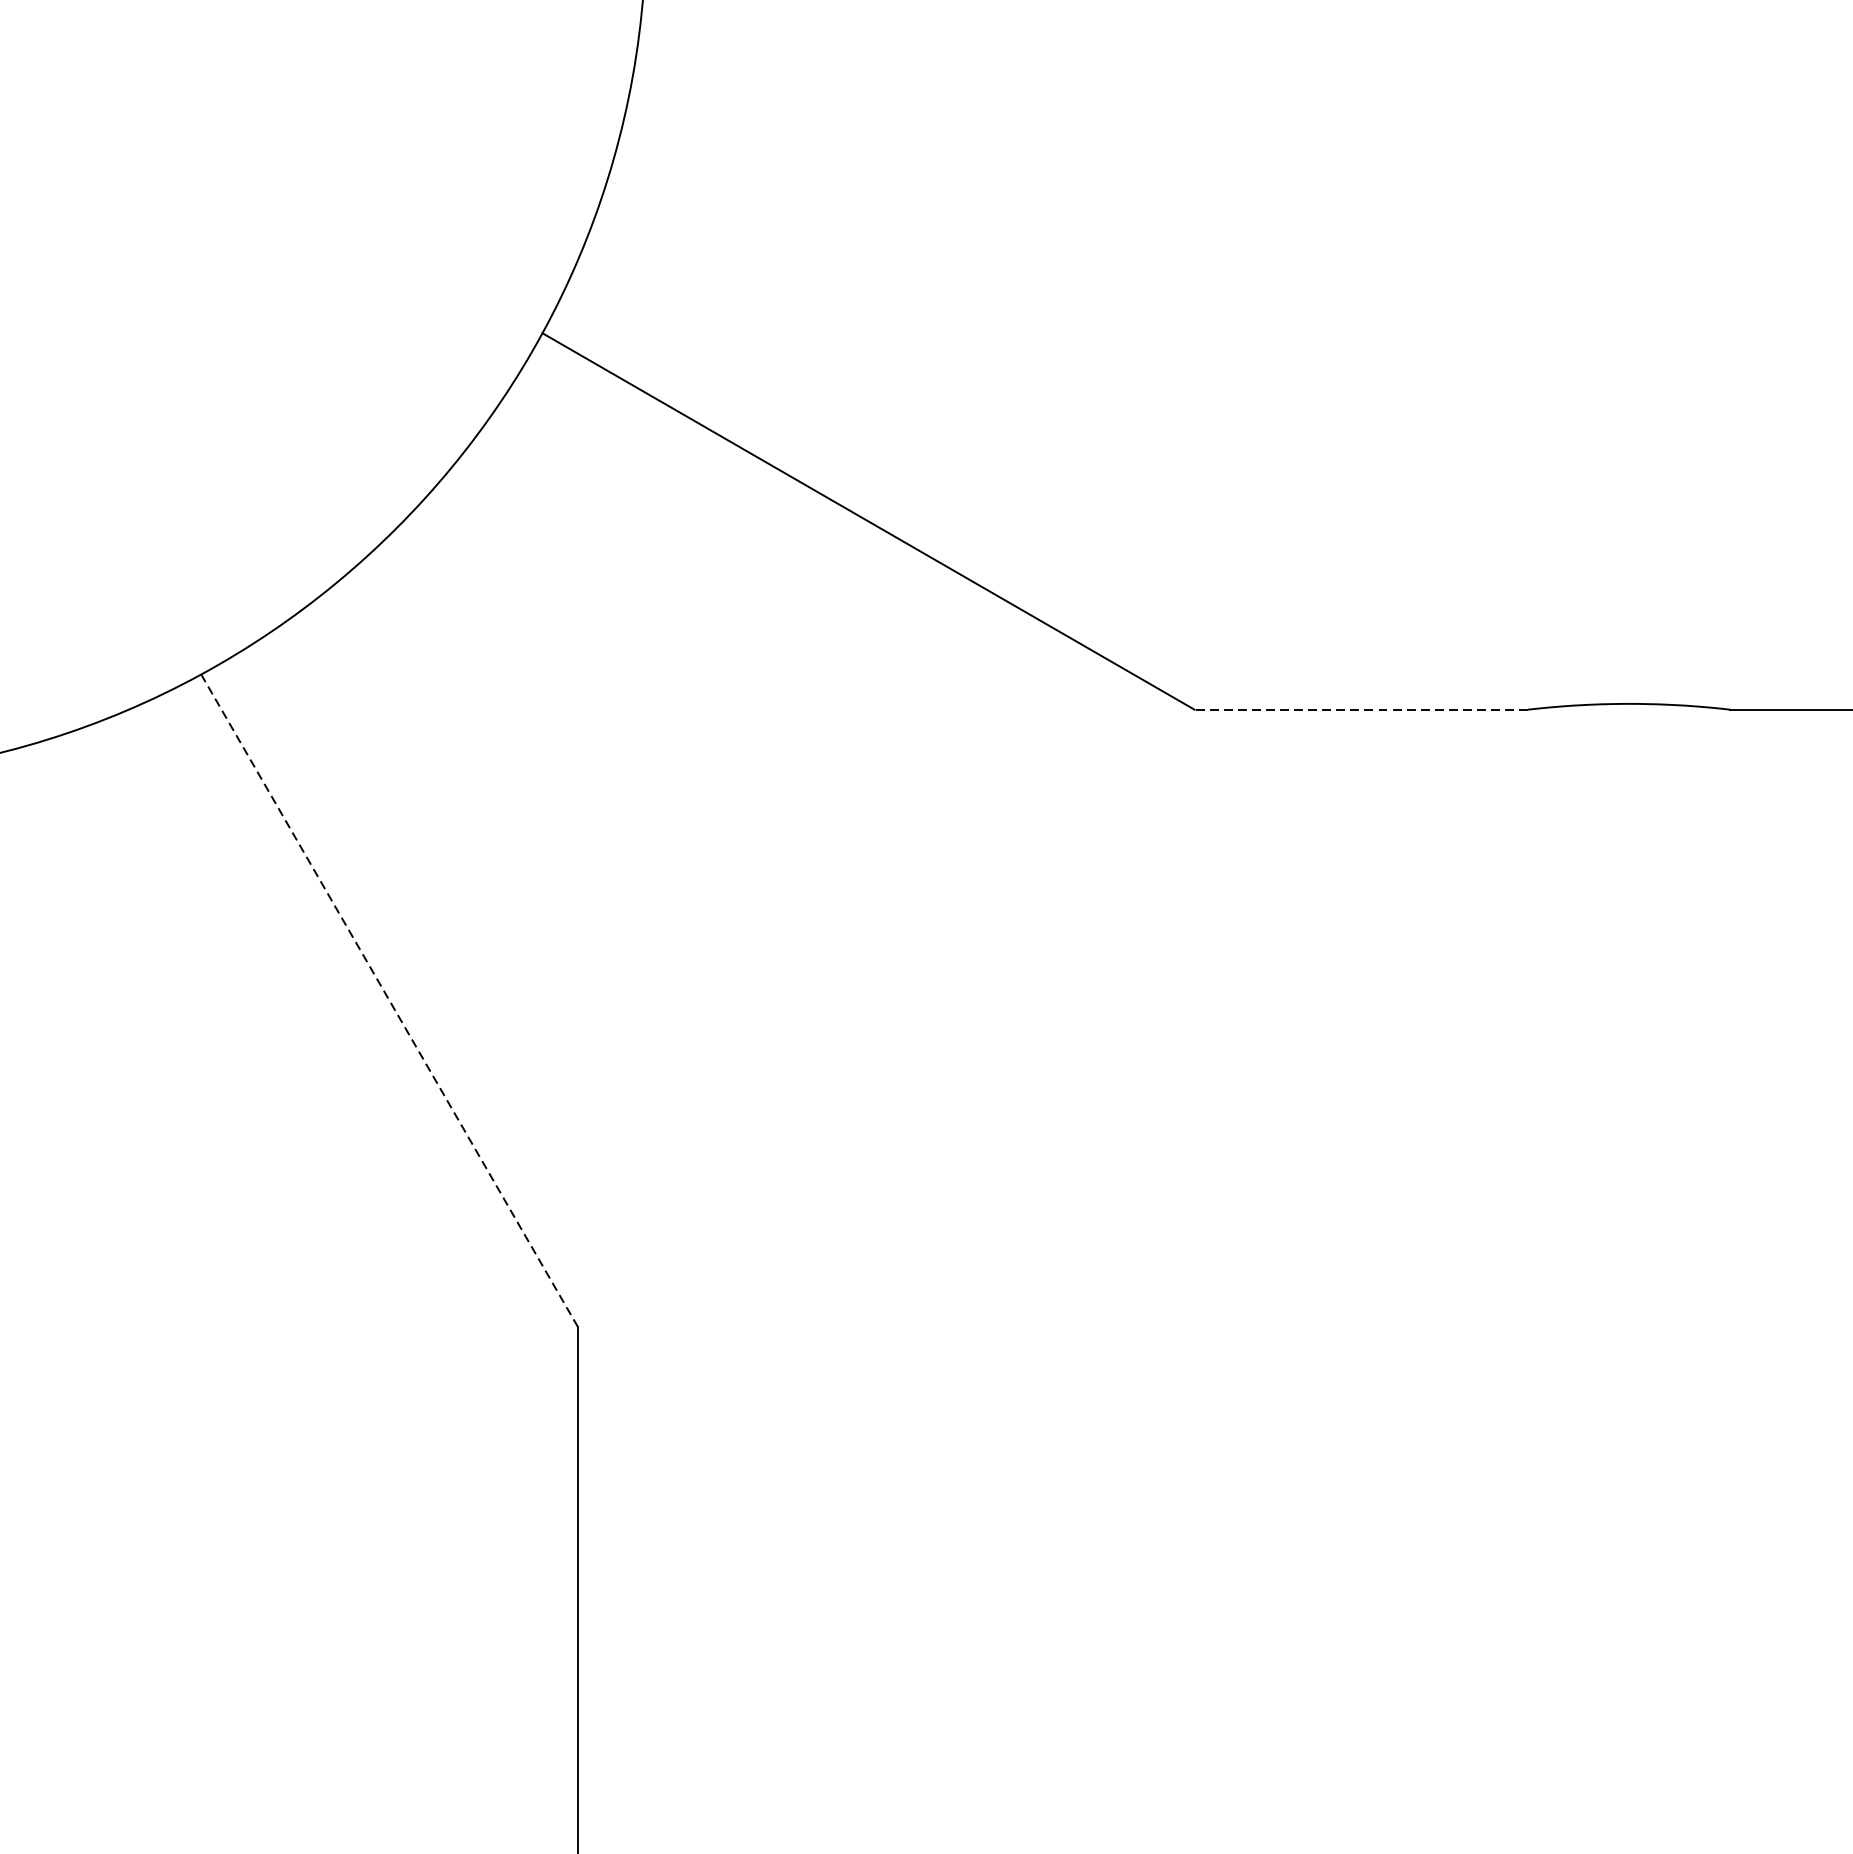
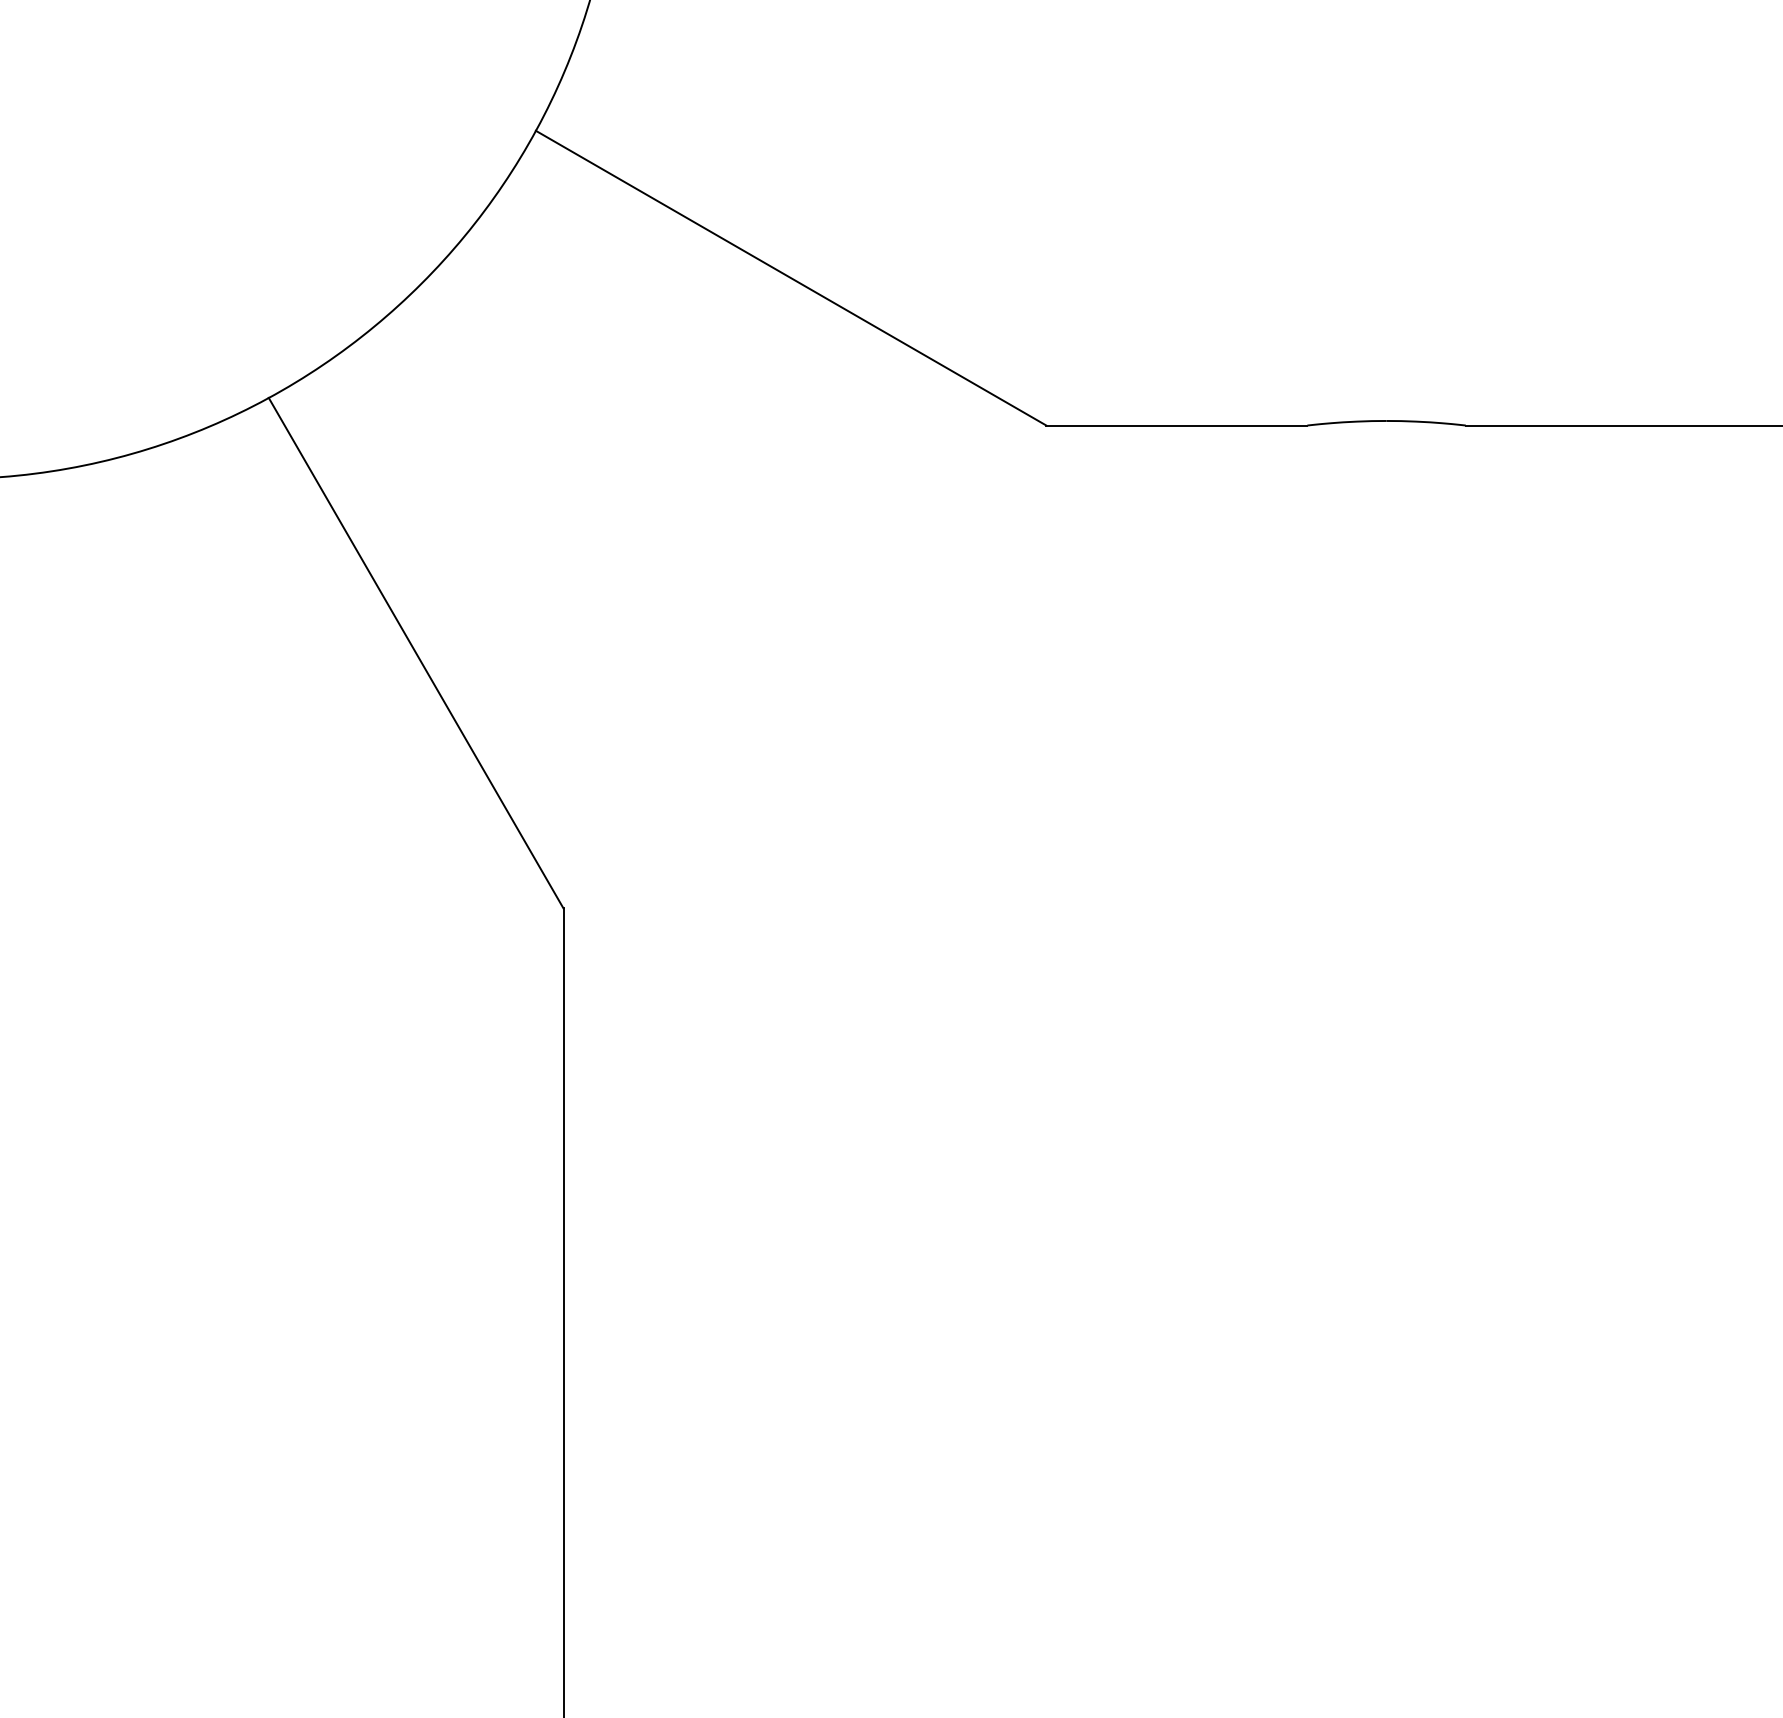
line: (1360, 709) -> (1176, 425), dashed -> solid
line: (389, 1000) -> (416, 653), dashed -> solid

